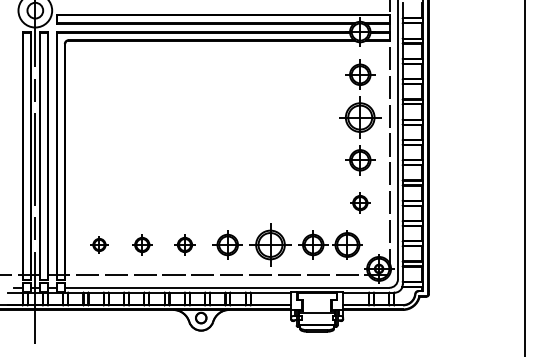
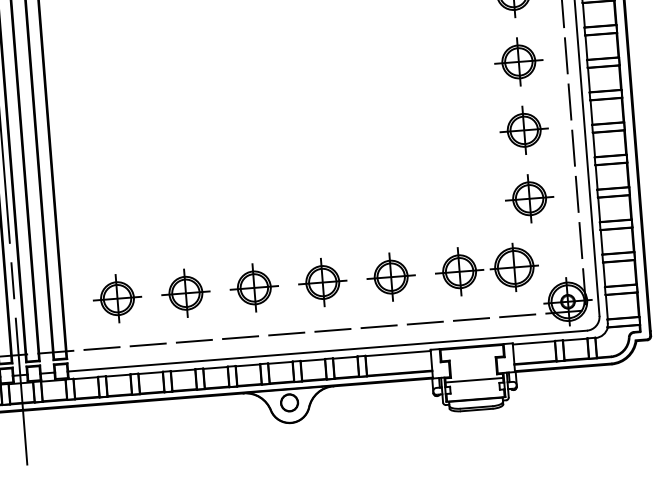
part: (360, 117) -> (519, 61), size x0.71
part: (360, 202) -> (529, 197), size x1.43
part: (99, 244) -> (117, 297), size x1.67
part: (142, 244) -> (186, 292), size x1.43
part: (184, 244) -> (253, 287), size x1.43
part: (270, 244) -> (391, 276), size x0.71

